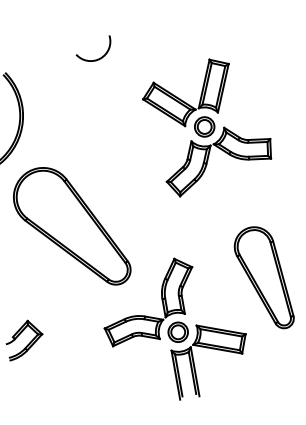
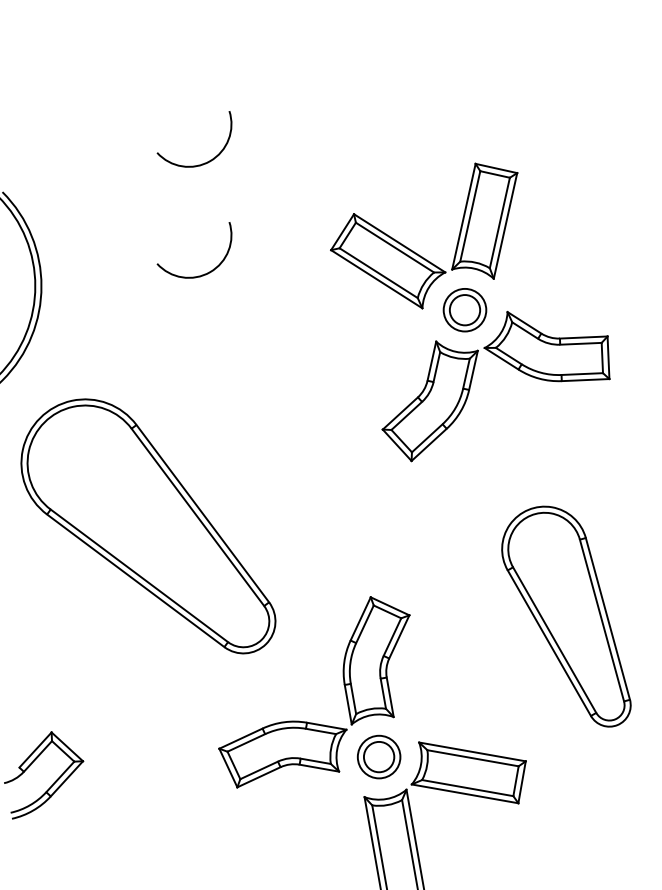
arc: (97, 109) -> (203, 272), added
part: (207, 127) -> (471, 311), moved
part: (263, 277) -> (564, 616), moved

